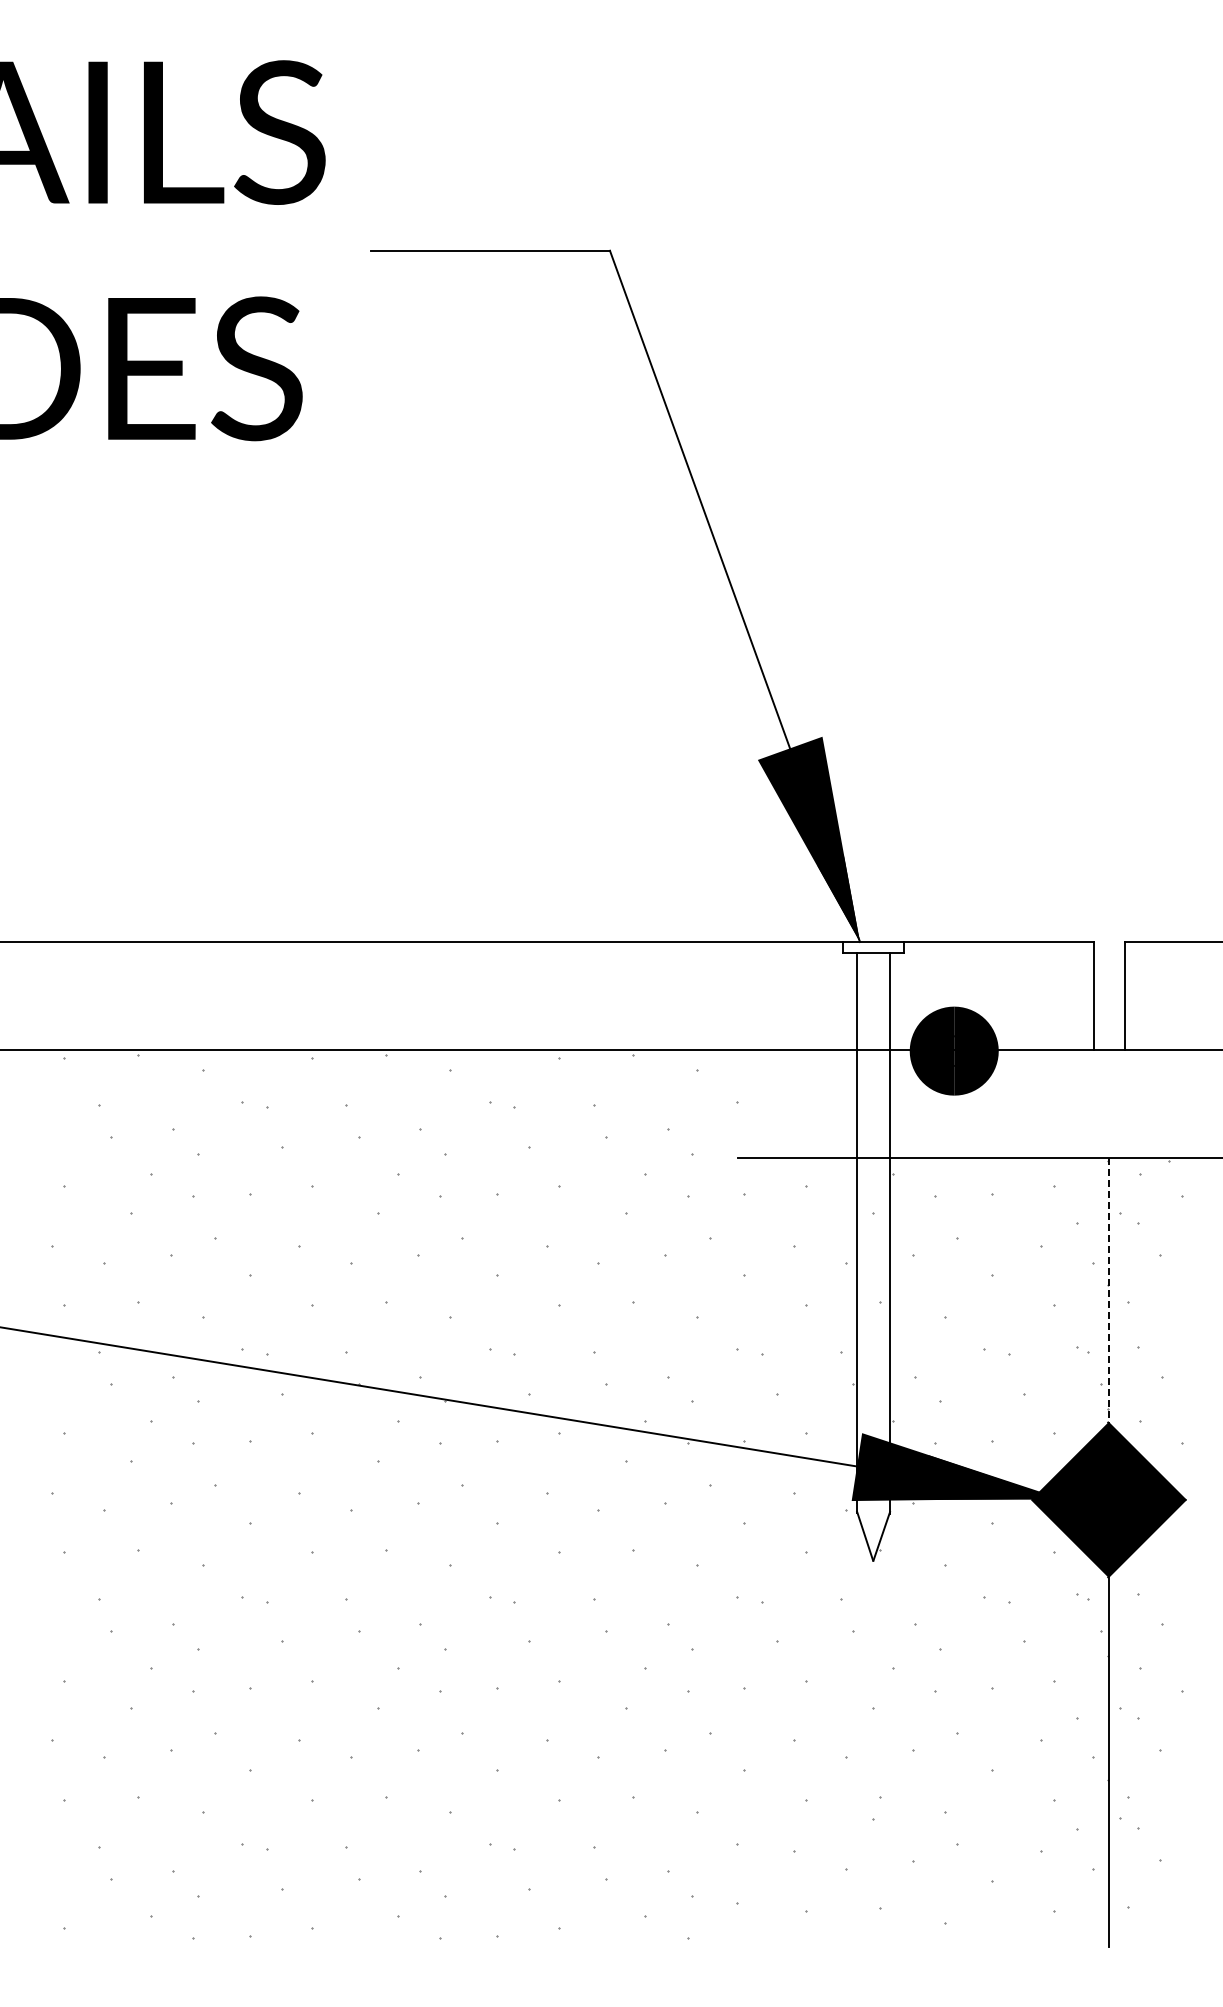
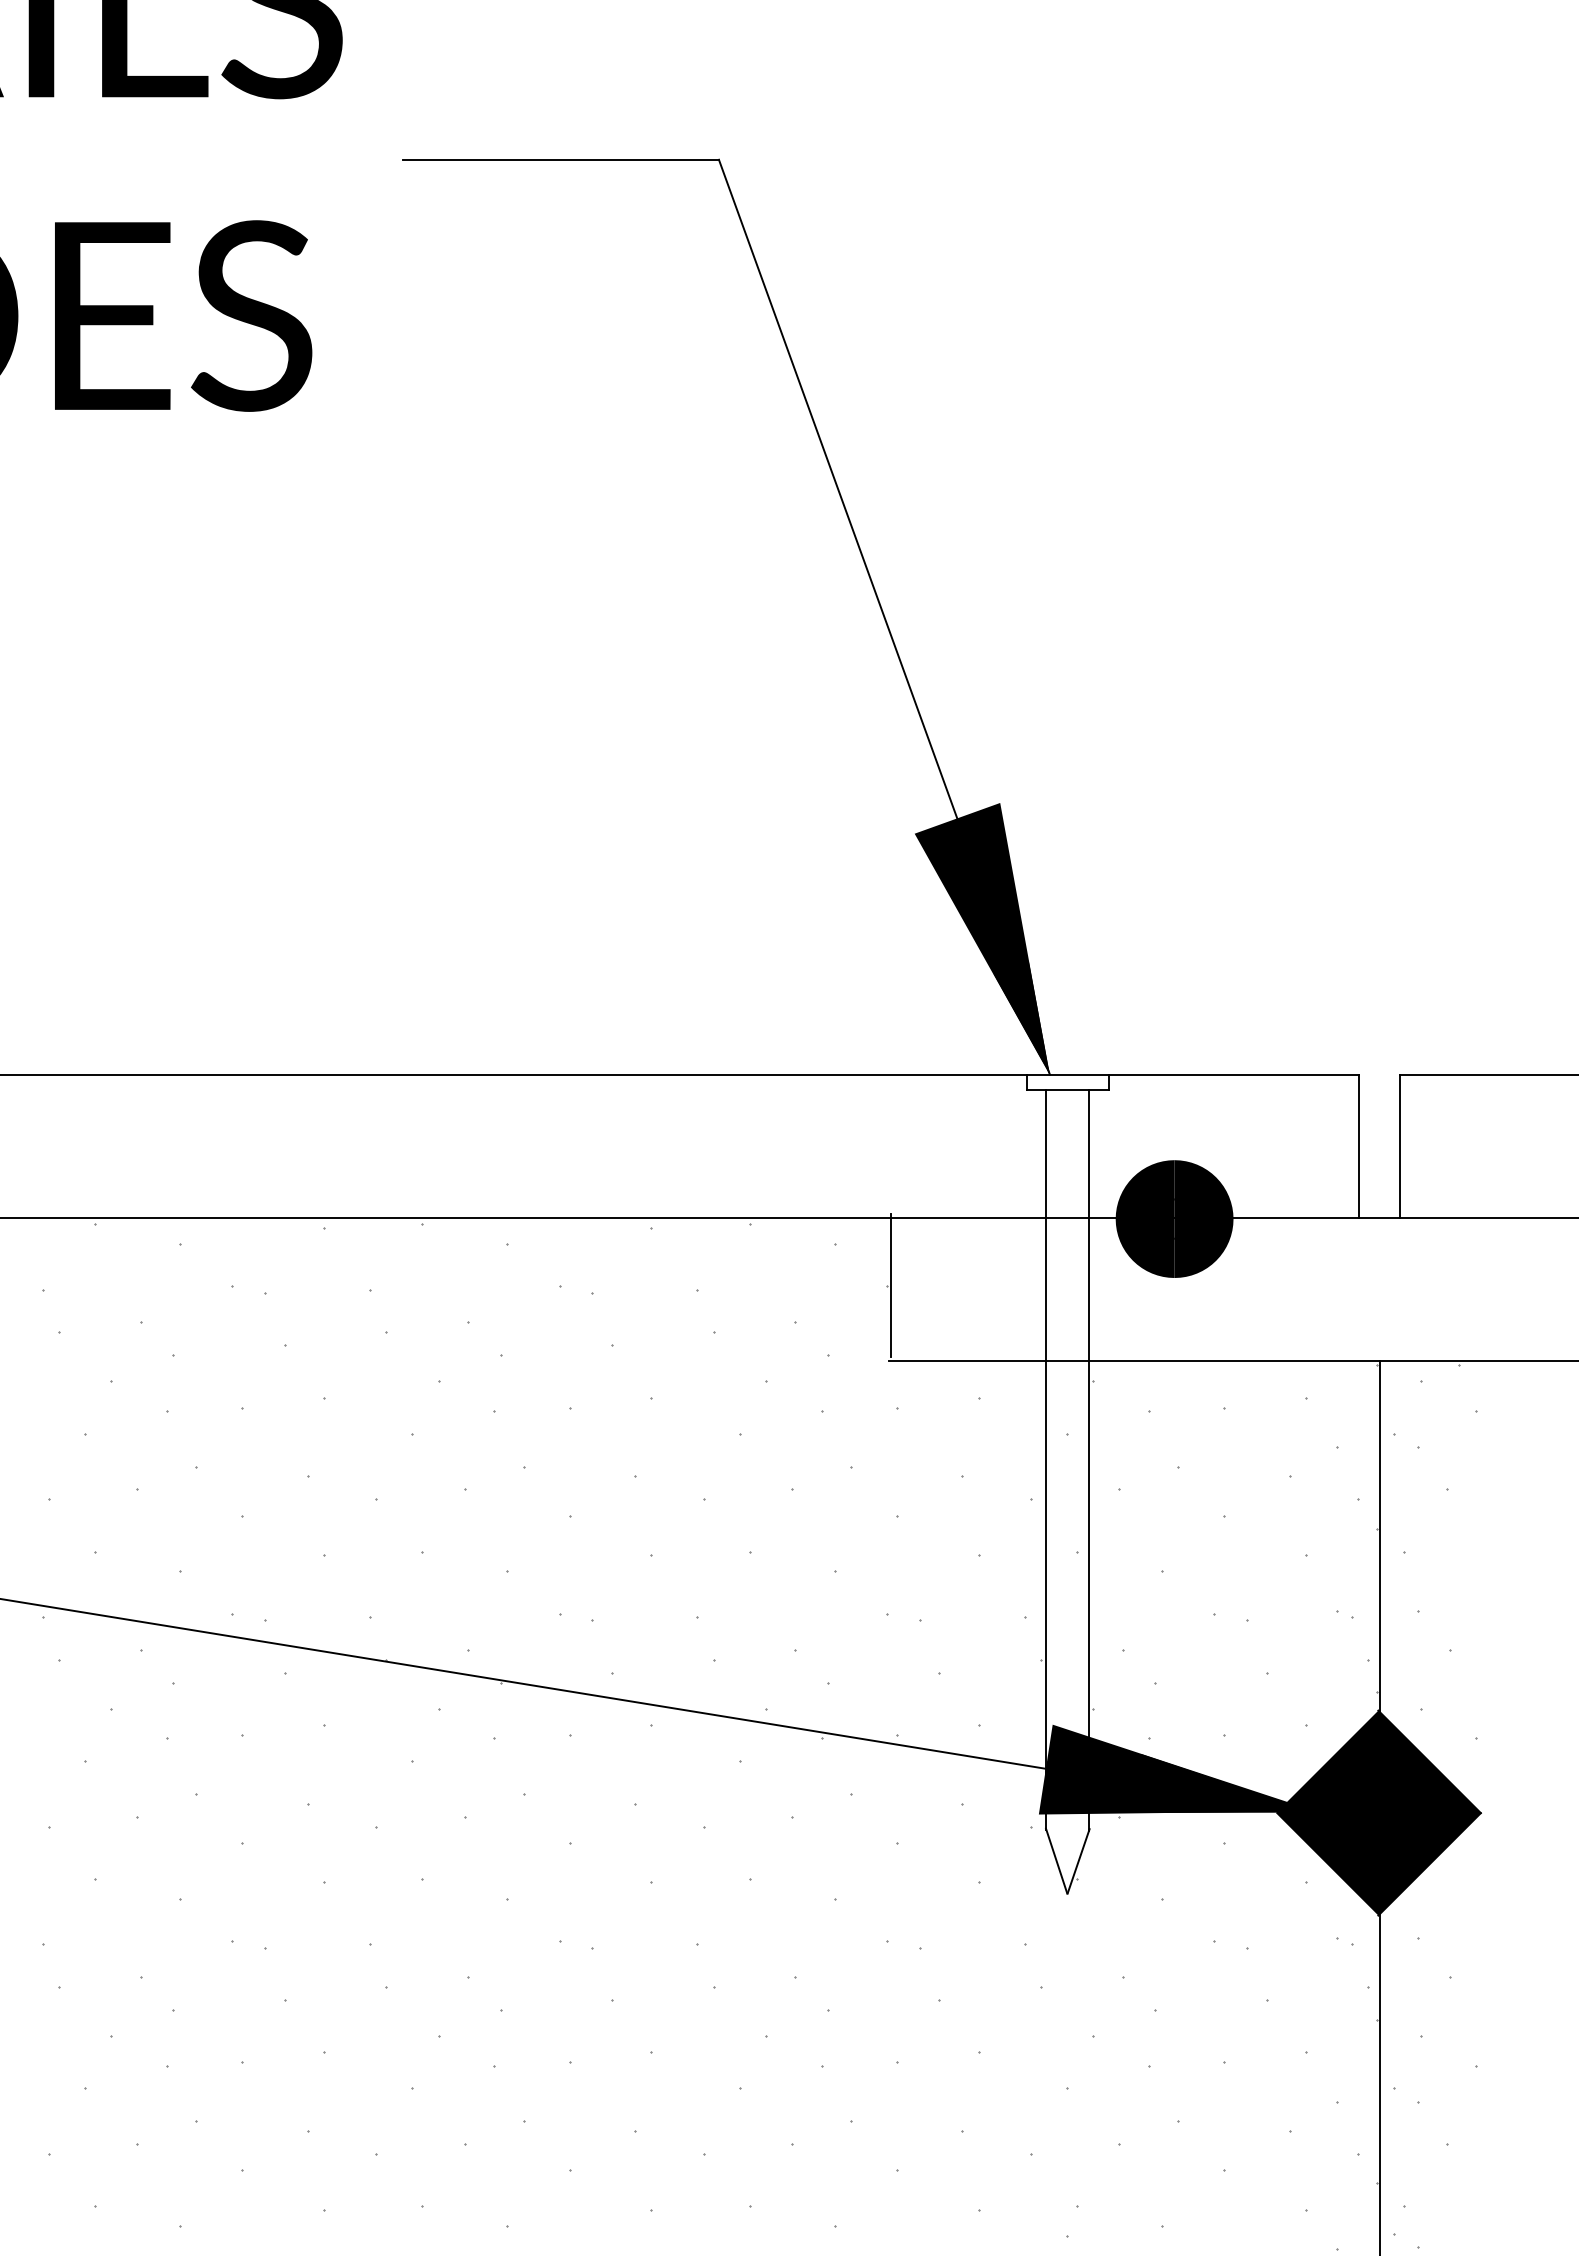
line: (739, 1101) -> (890, 1285), added
line: (1109, 1304) -> (1380, 1554), dashed -> solid

